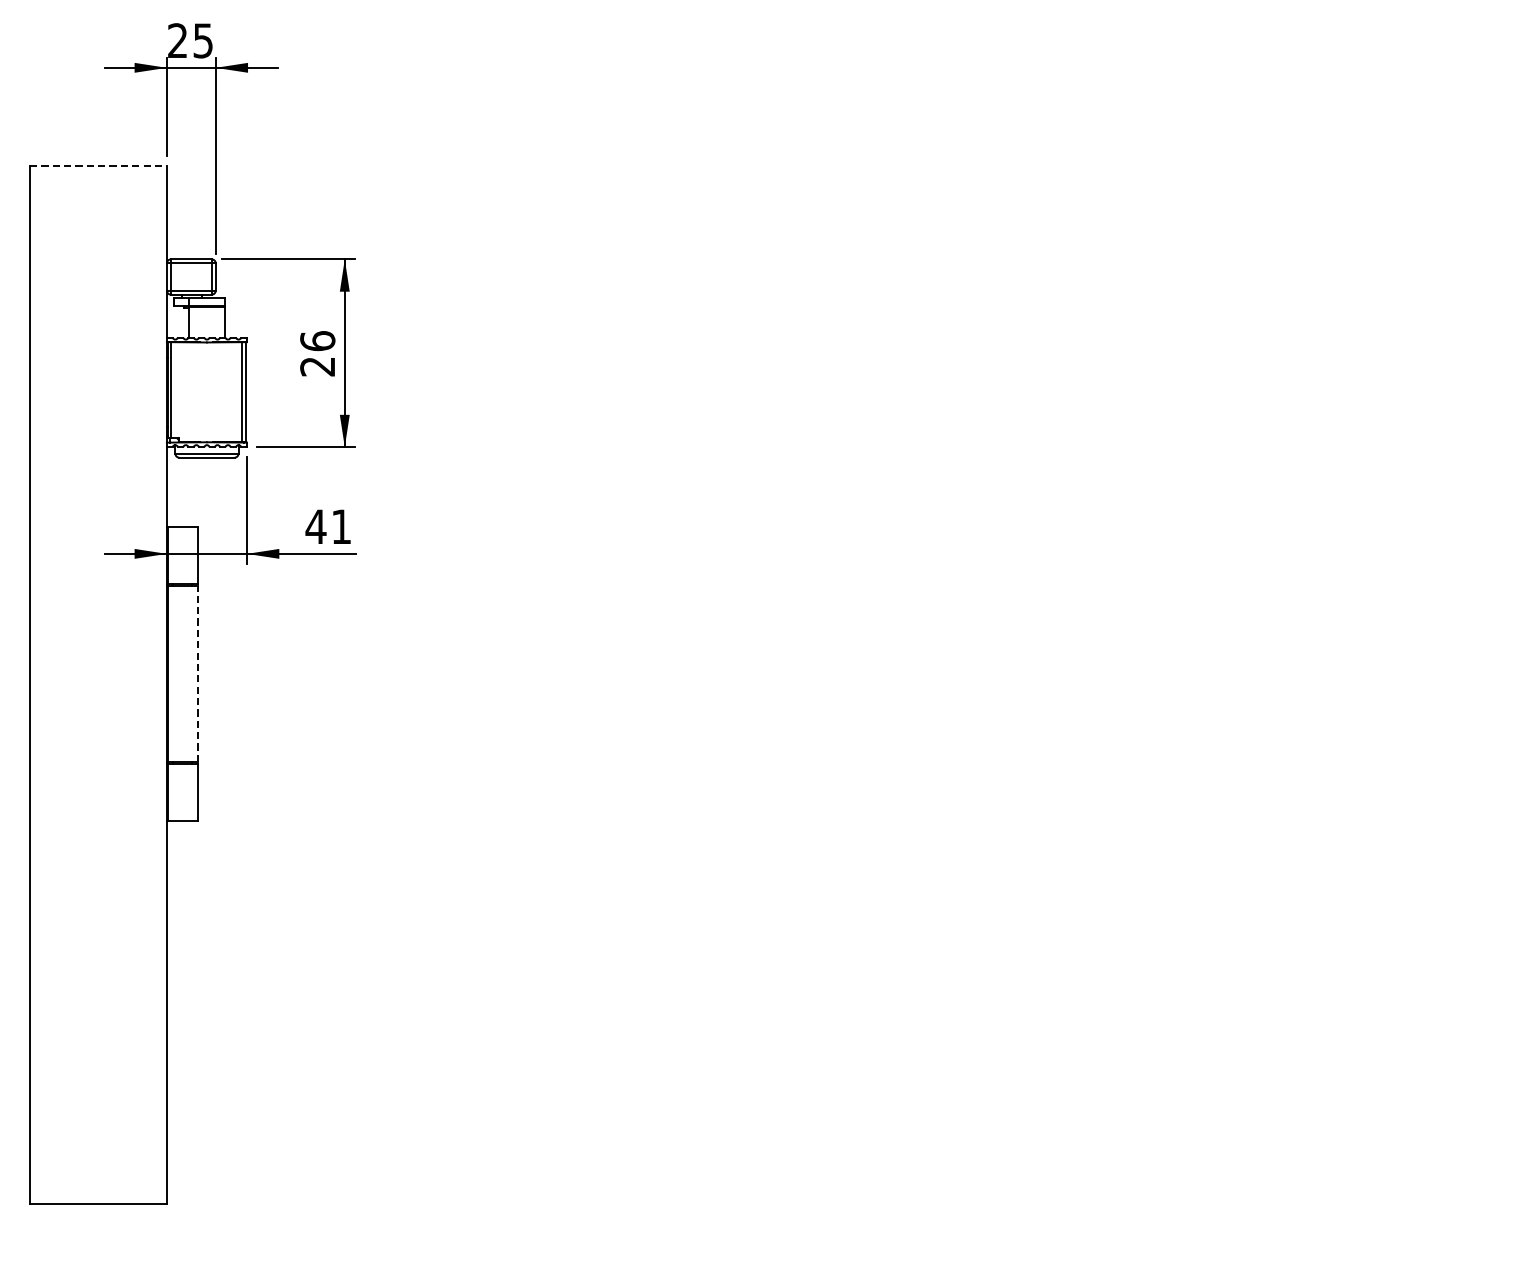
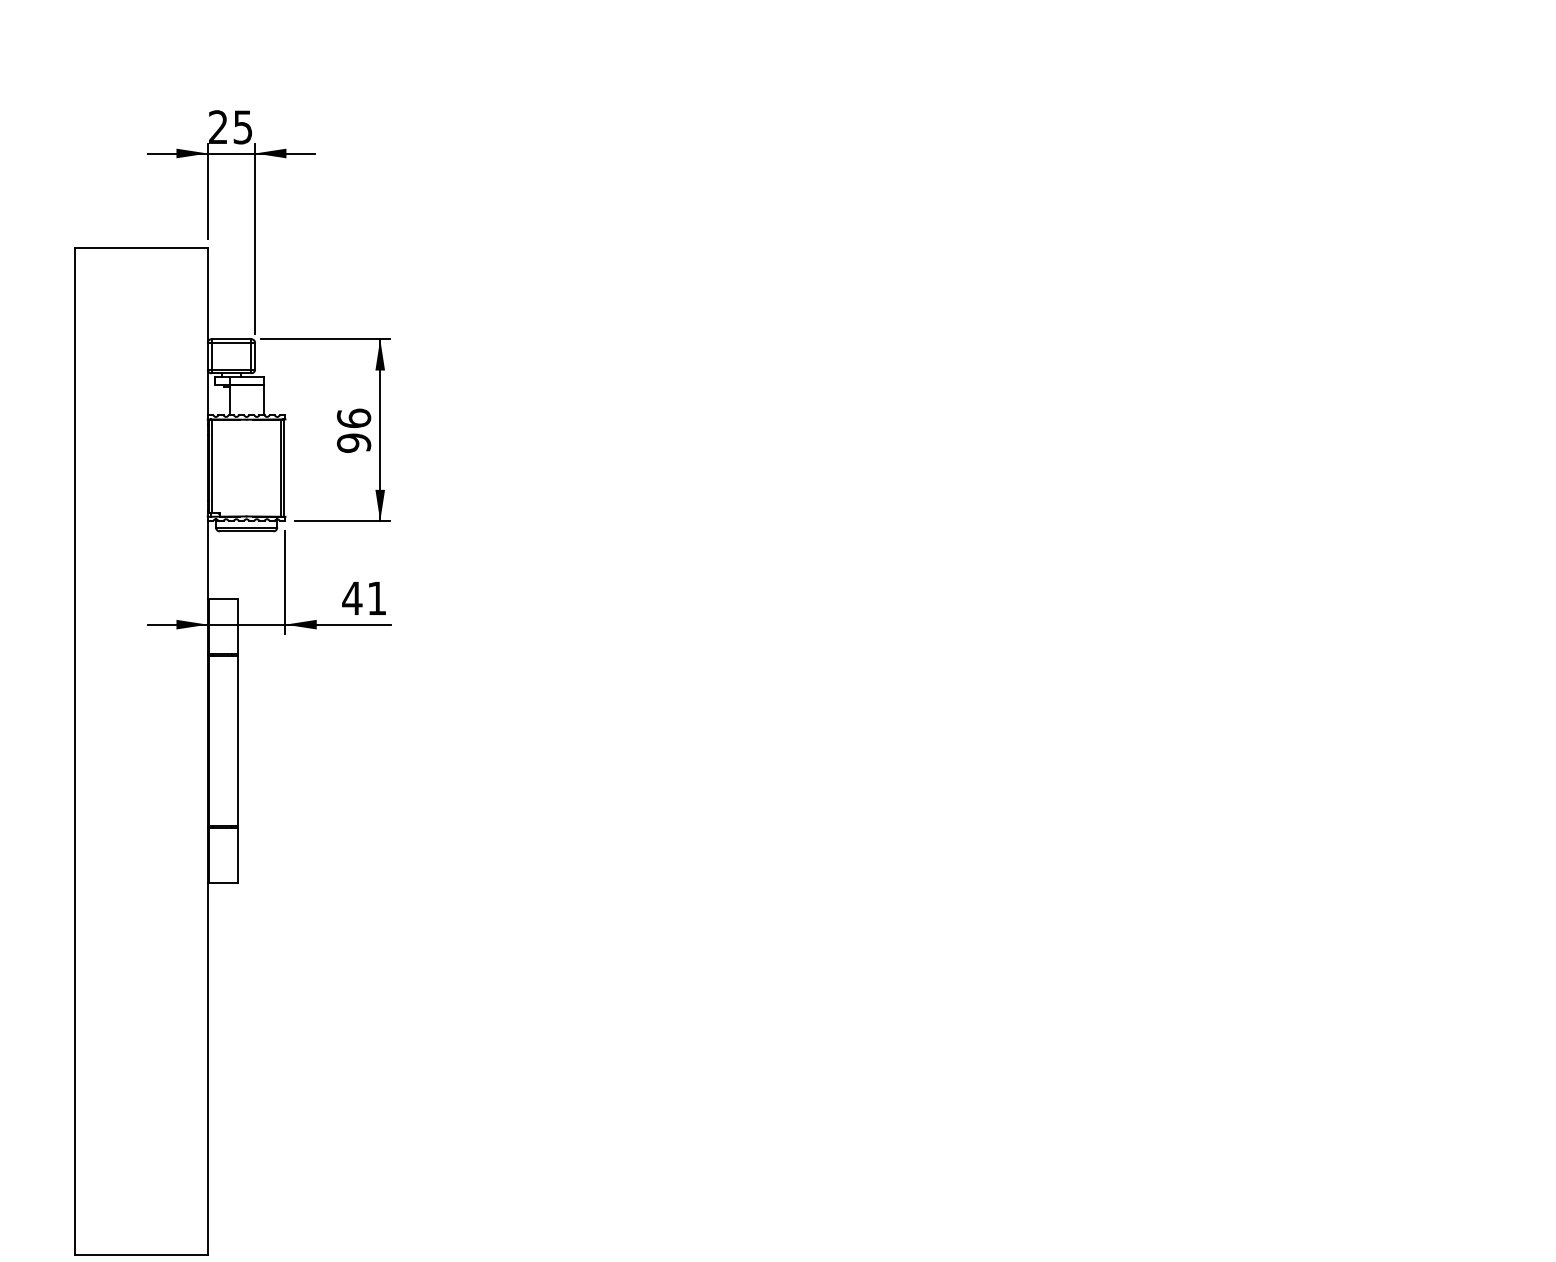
line: (98, 165) -> (141, 248), dashed -> solid
text: (318, 365) -> (354, 442), 26 -> 96
line: (198, 673) -> (238, 740), dashed -> solid

